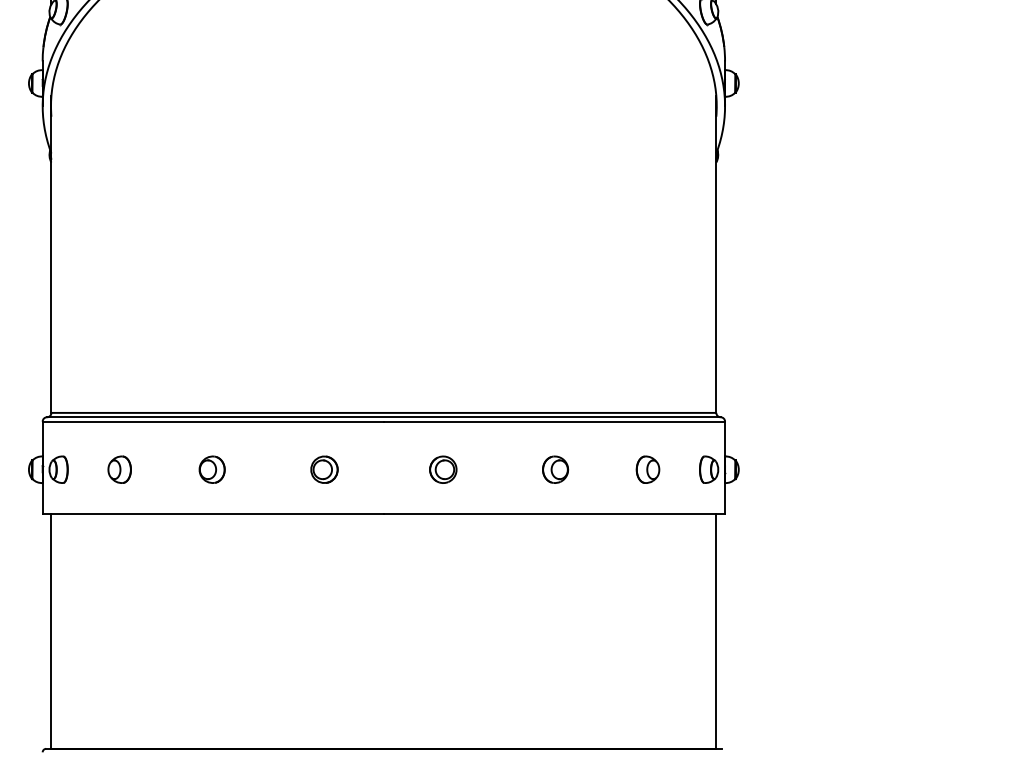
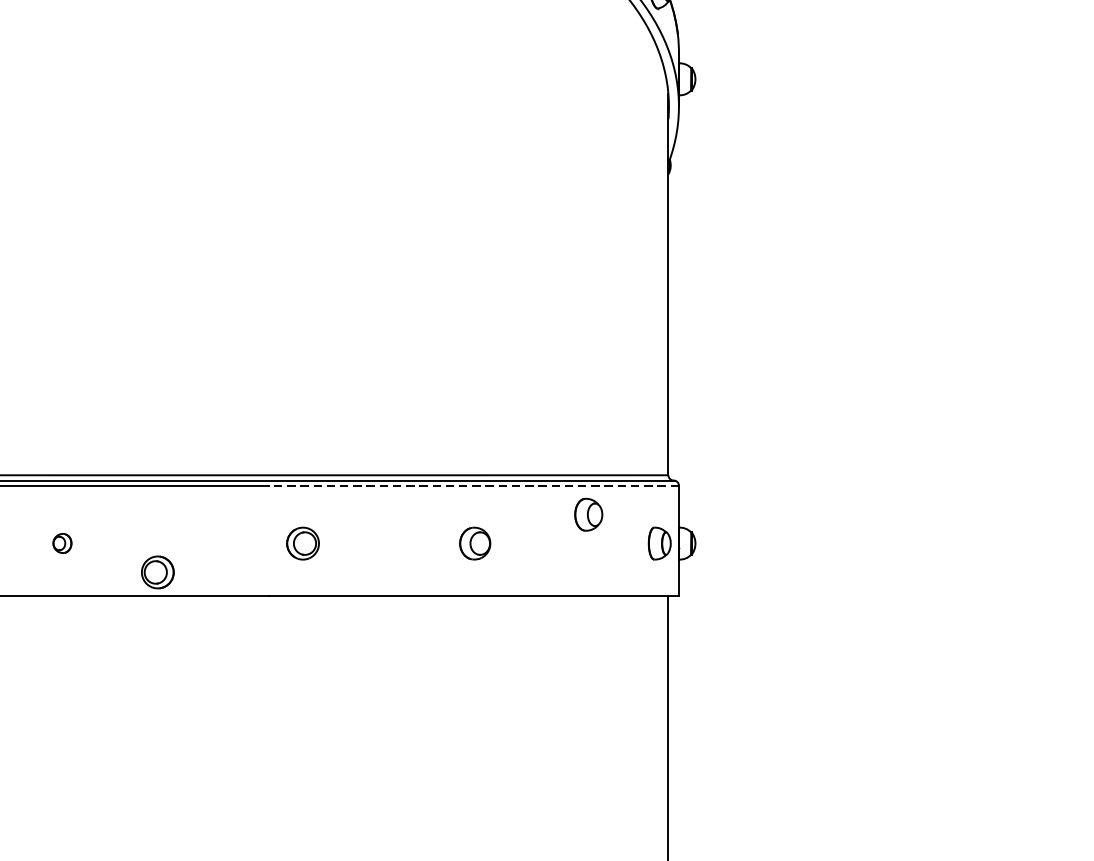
line: (554, 421) -> (473, 485), solid -> dashed
part: (211, 469) -> (61, 543), size x0.6
part: (324, 469) -> (157, 572), moved
part: (443, 469) -> (303, 543), moved
part: (647, 469) -> (588, 514), moved

